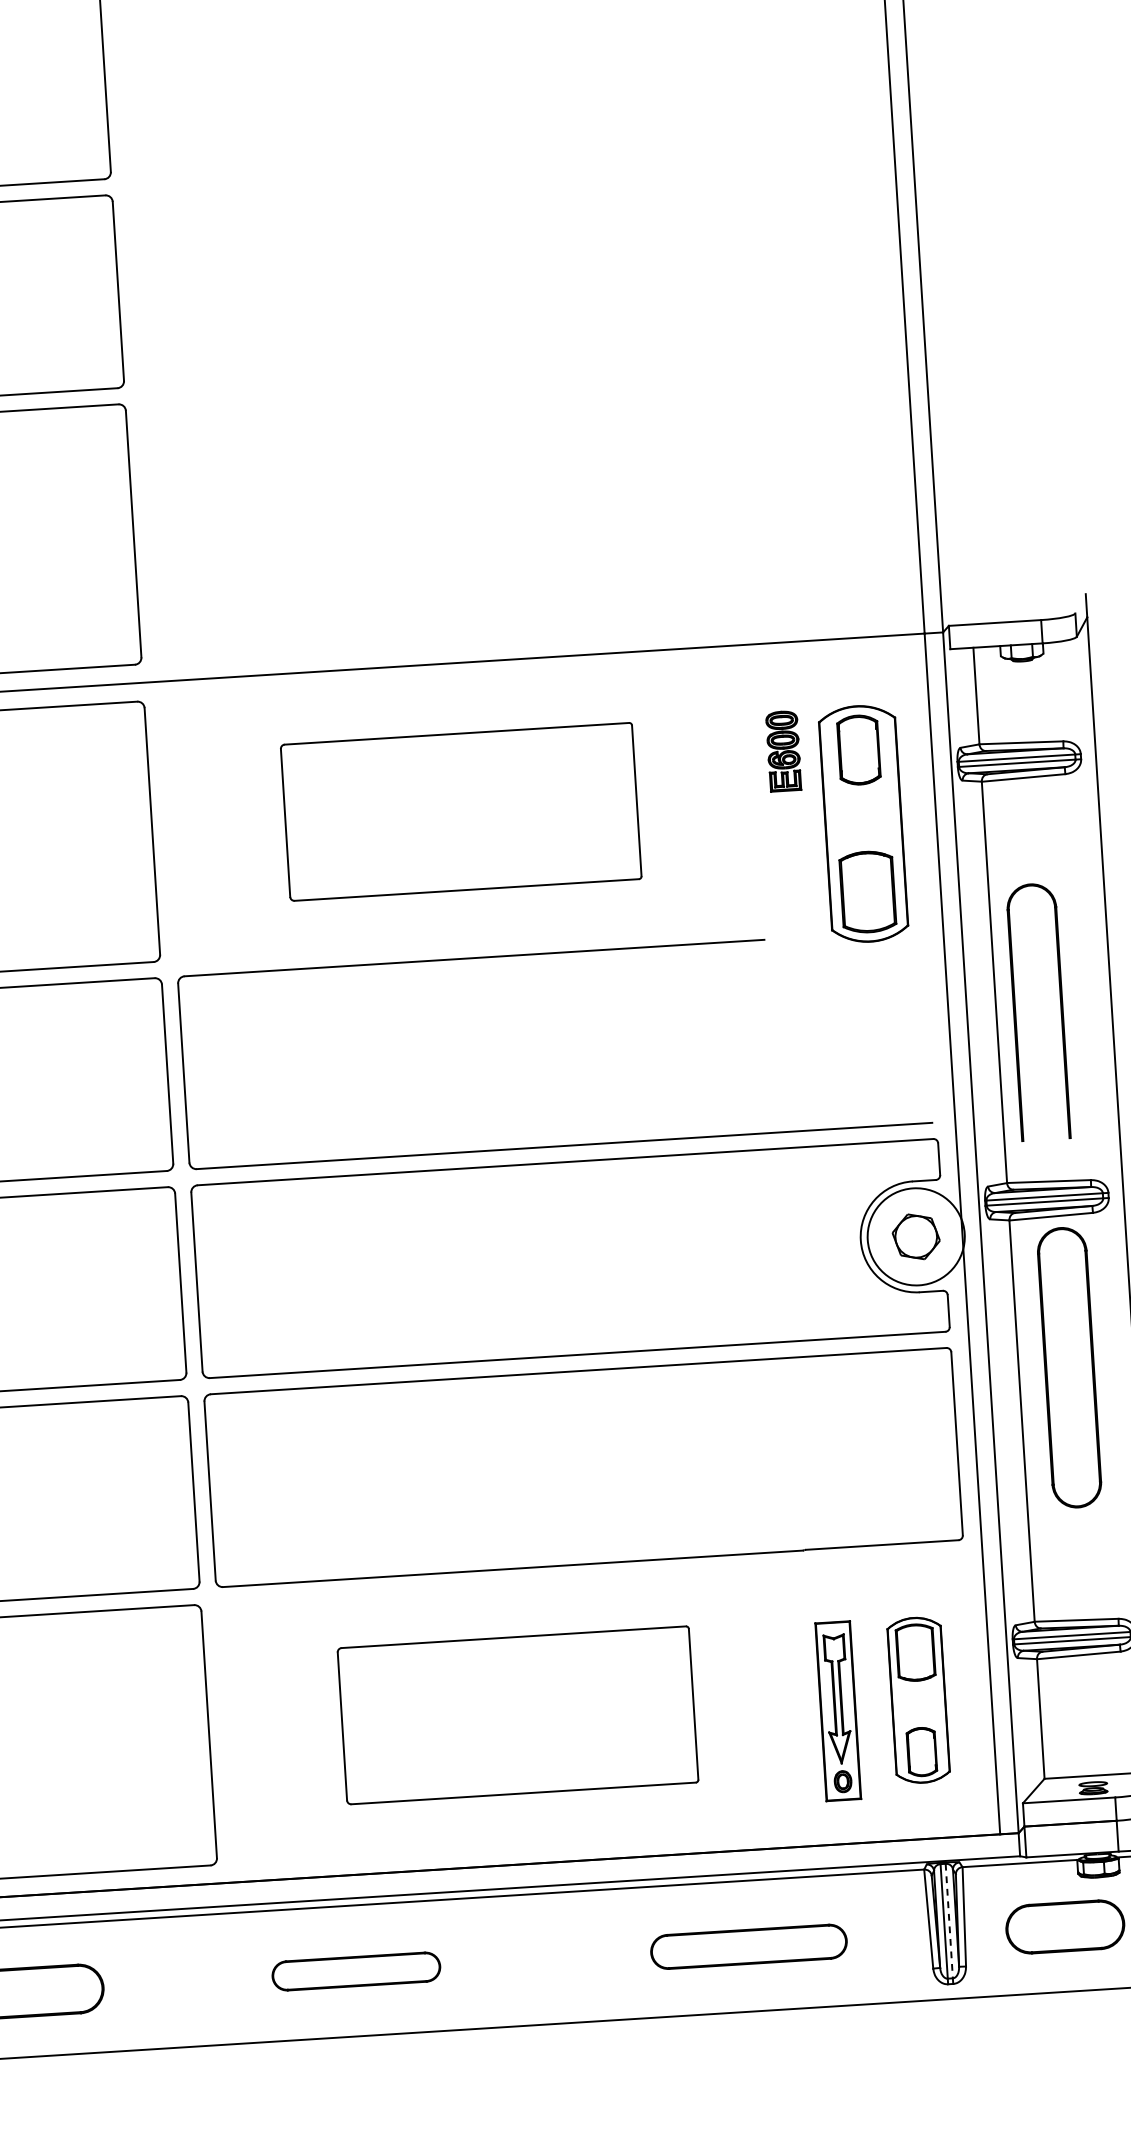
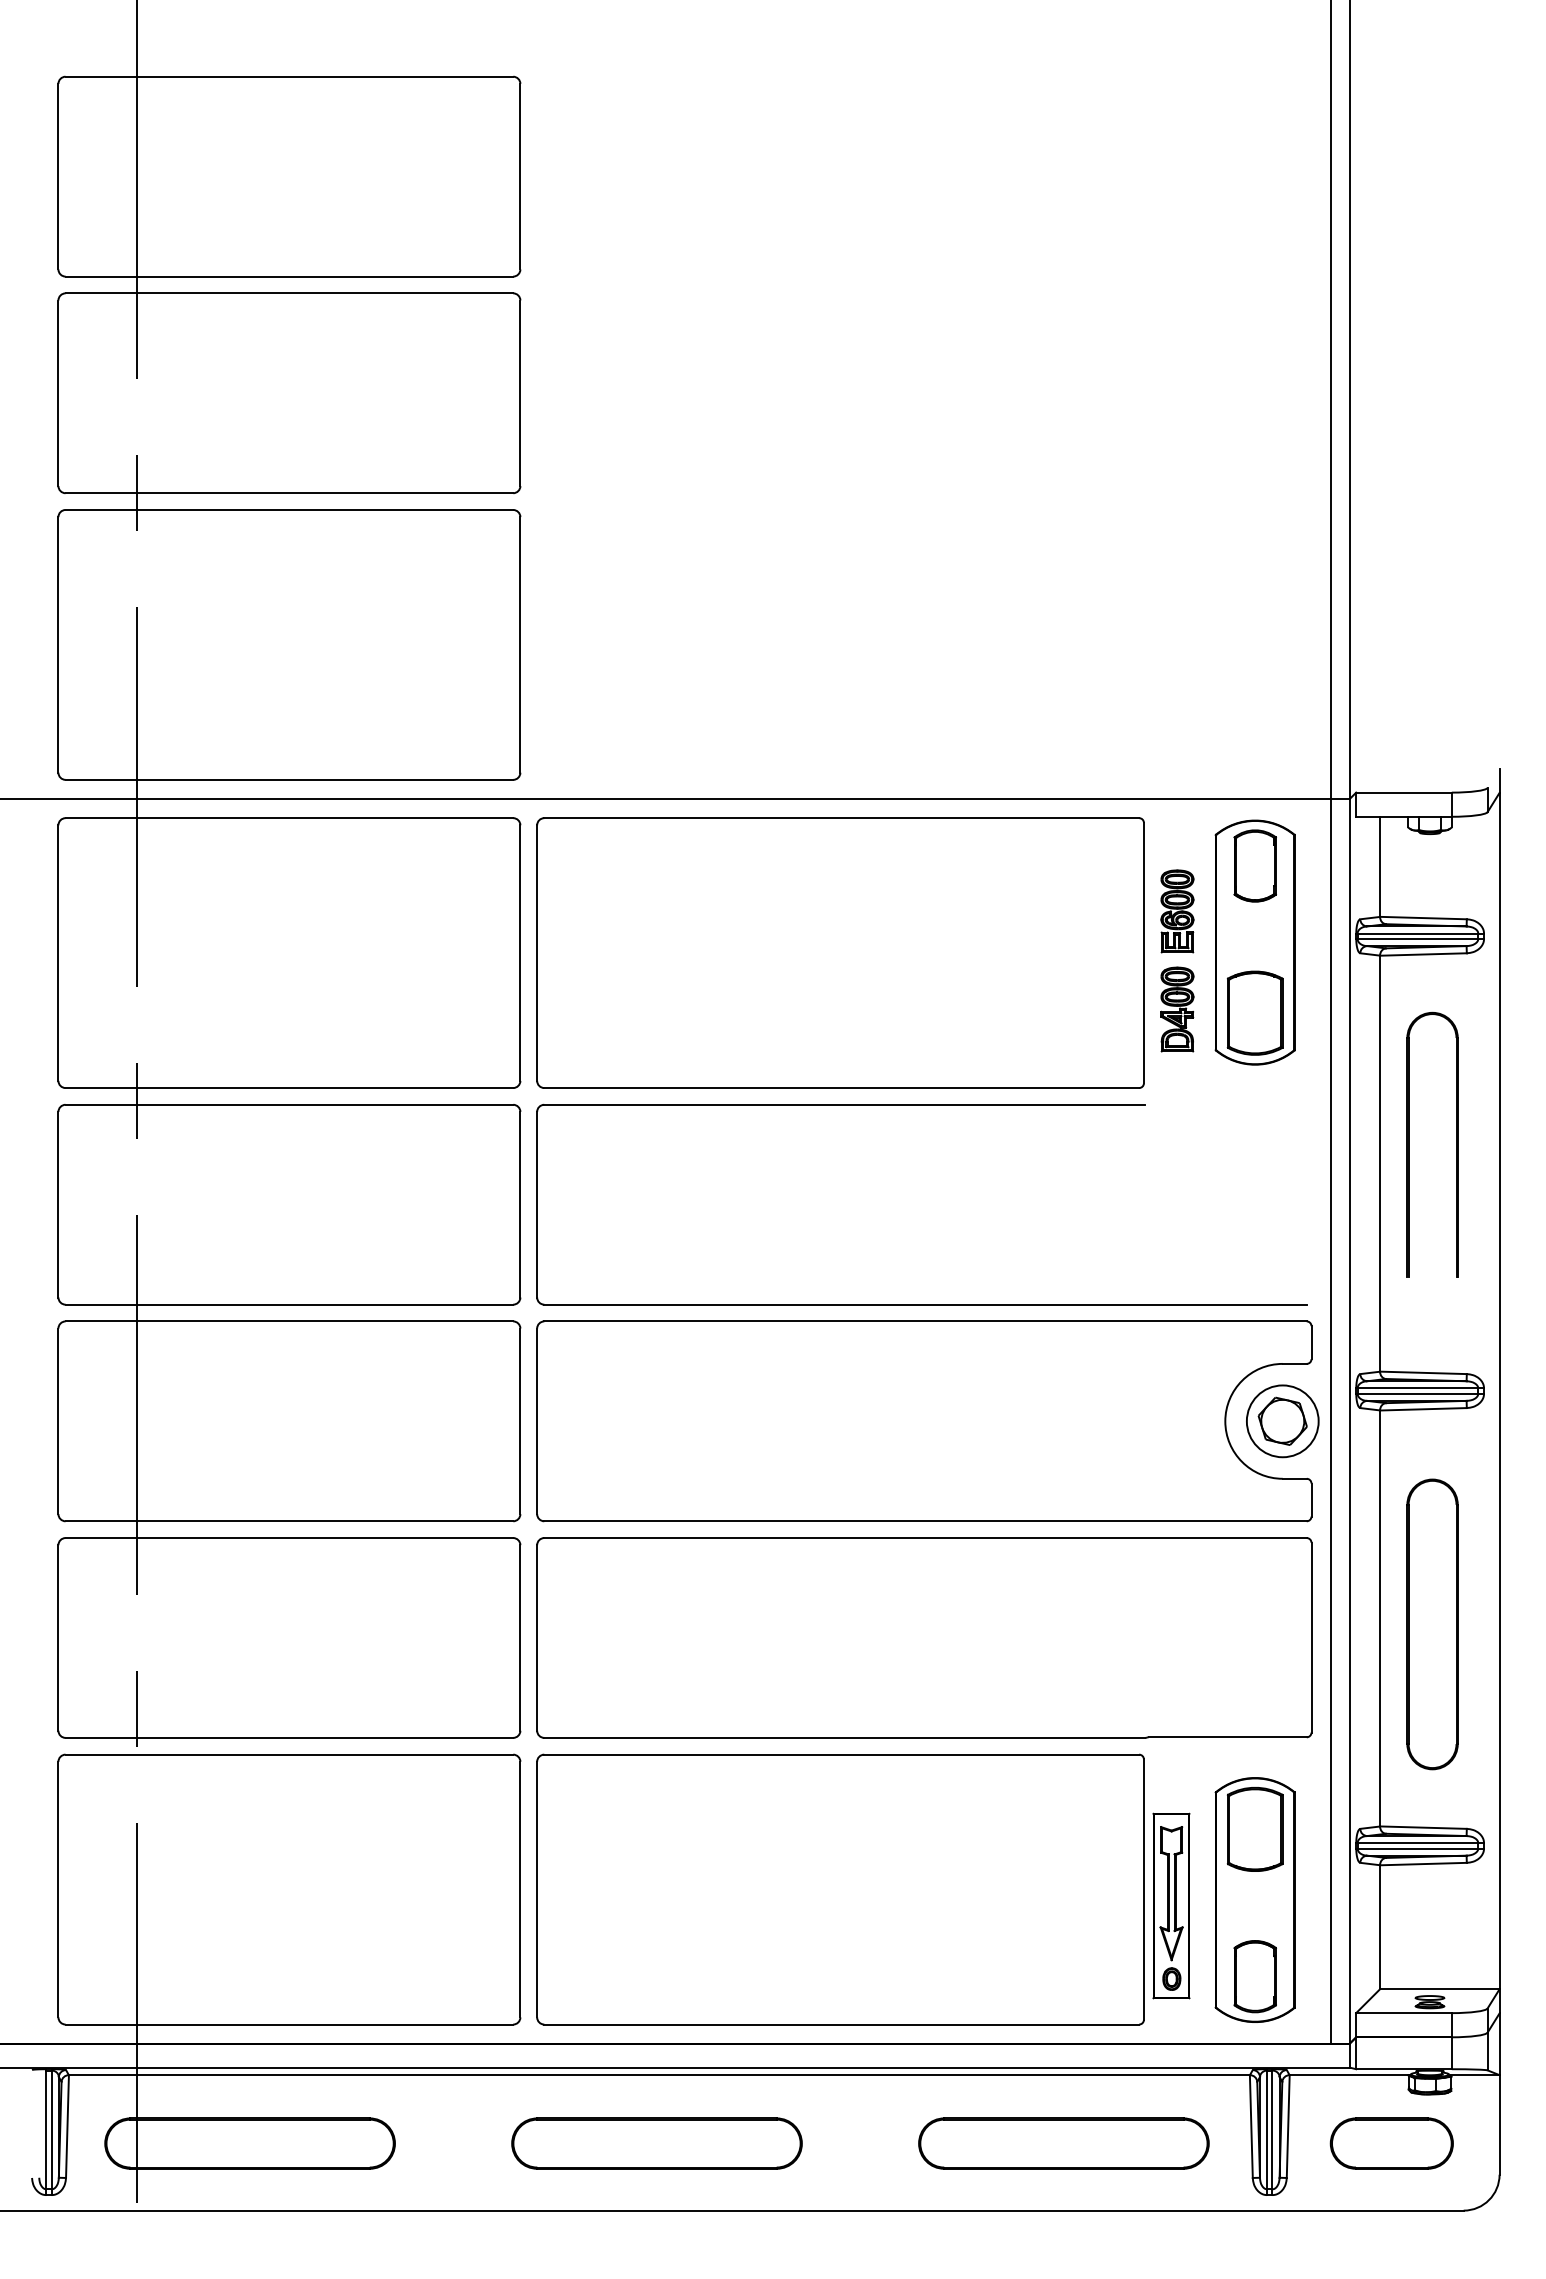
part: (461, 811) -> (840, 952), size x1.67
part: (862, 823) -> (1254, 942), moved
part: (789, 845) -> (1177, 1009), added
part: (1016, 1012) -> (1409, 1144), moved
circle: (915, 1237) -> (1282, 1421), size x0.71
part: (1069, 1367) -> (1432, 1624), moved
part: (917, 1699) -> (1254, 1899), size x1.43
part: (517, 1715) -> (840, 1889), size x1.67
line: (949, 1921) -> (1272, 2130), dashed -> solid
part: (748, 1946) -> (1063, 2143), size x1.43
part: (355, 1971) -> (656, 2143), size x1.67

